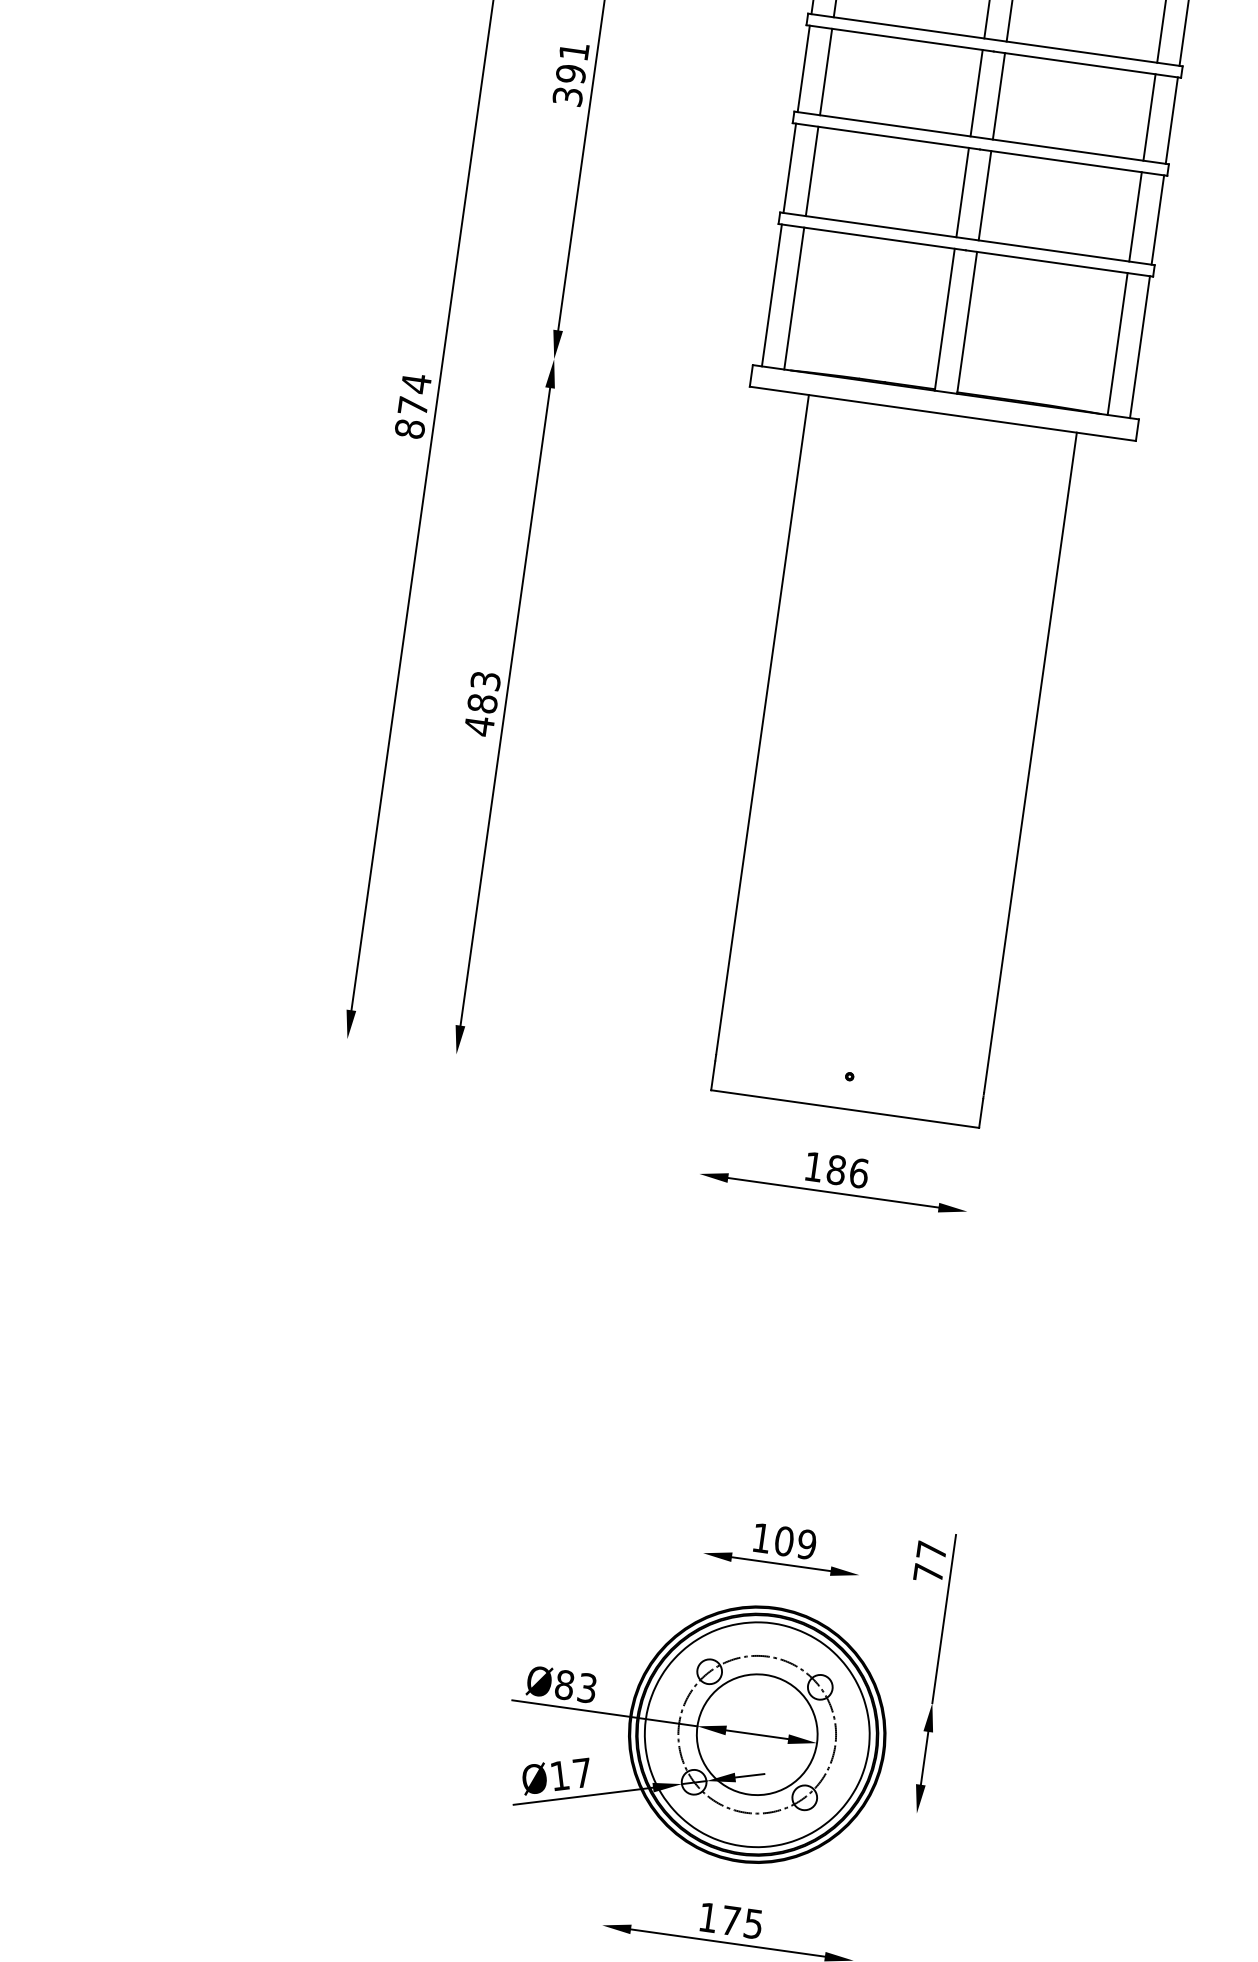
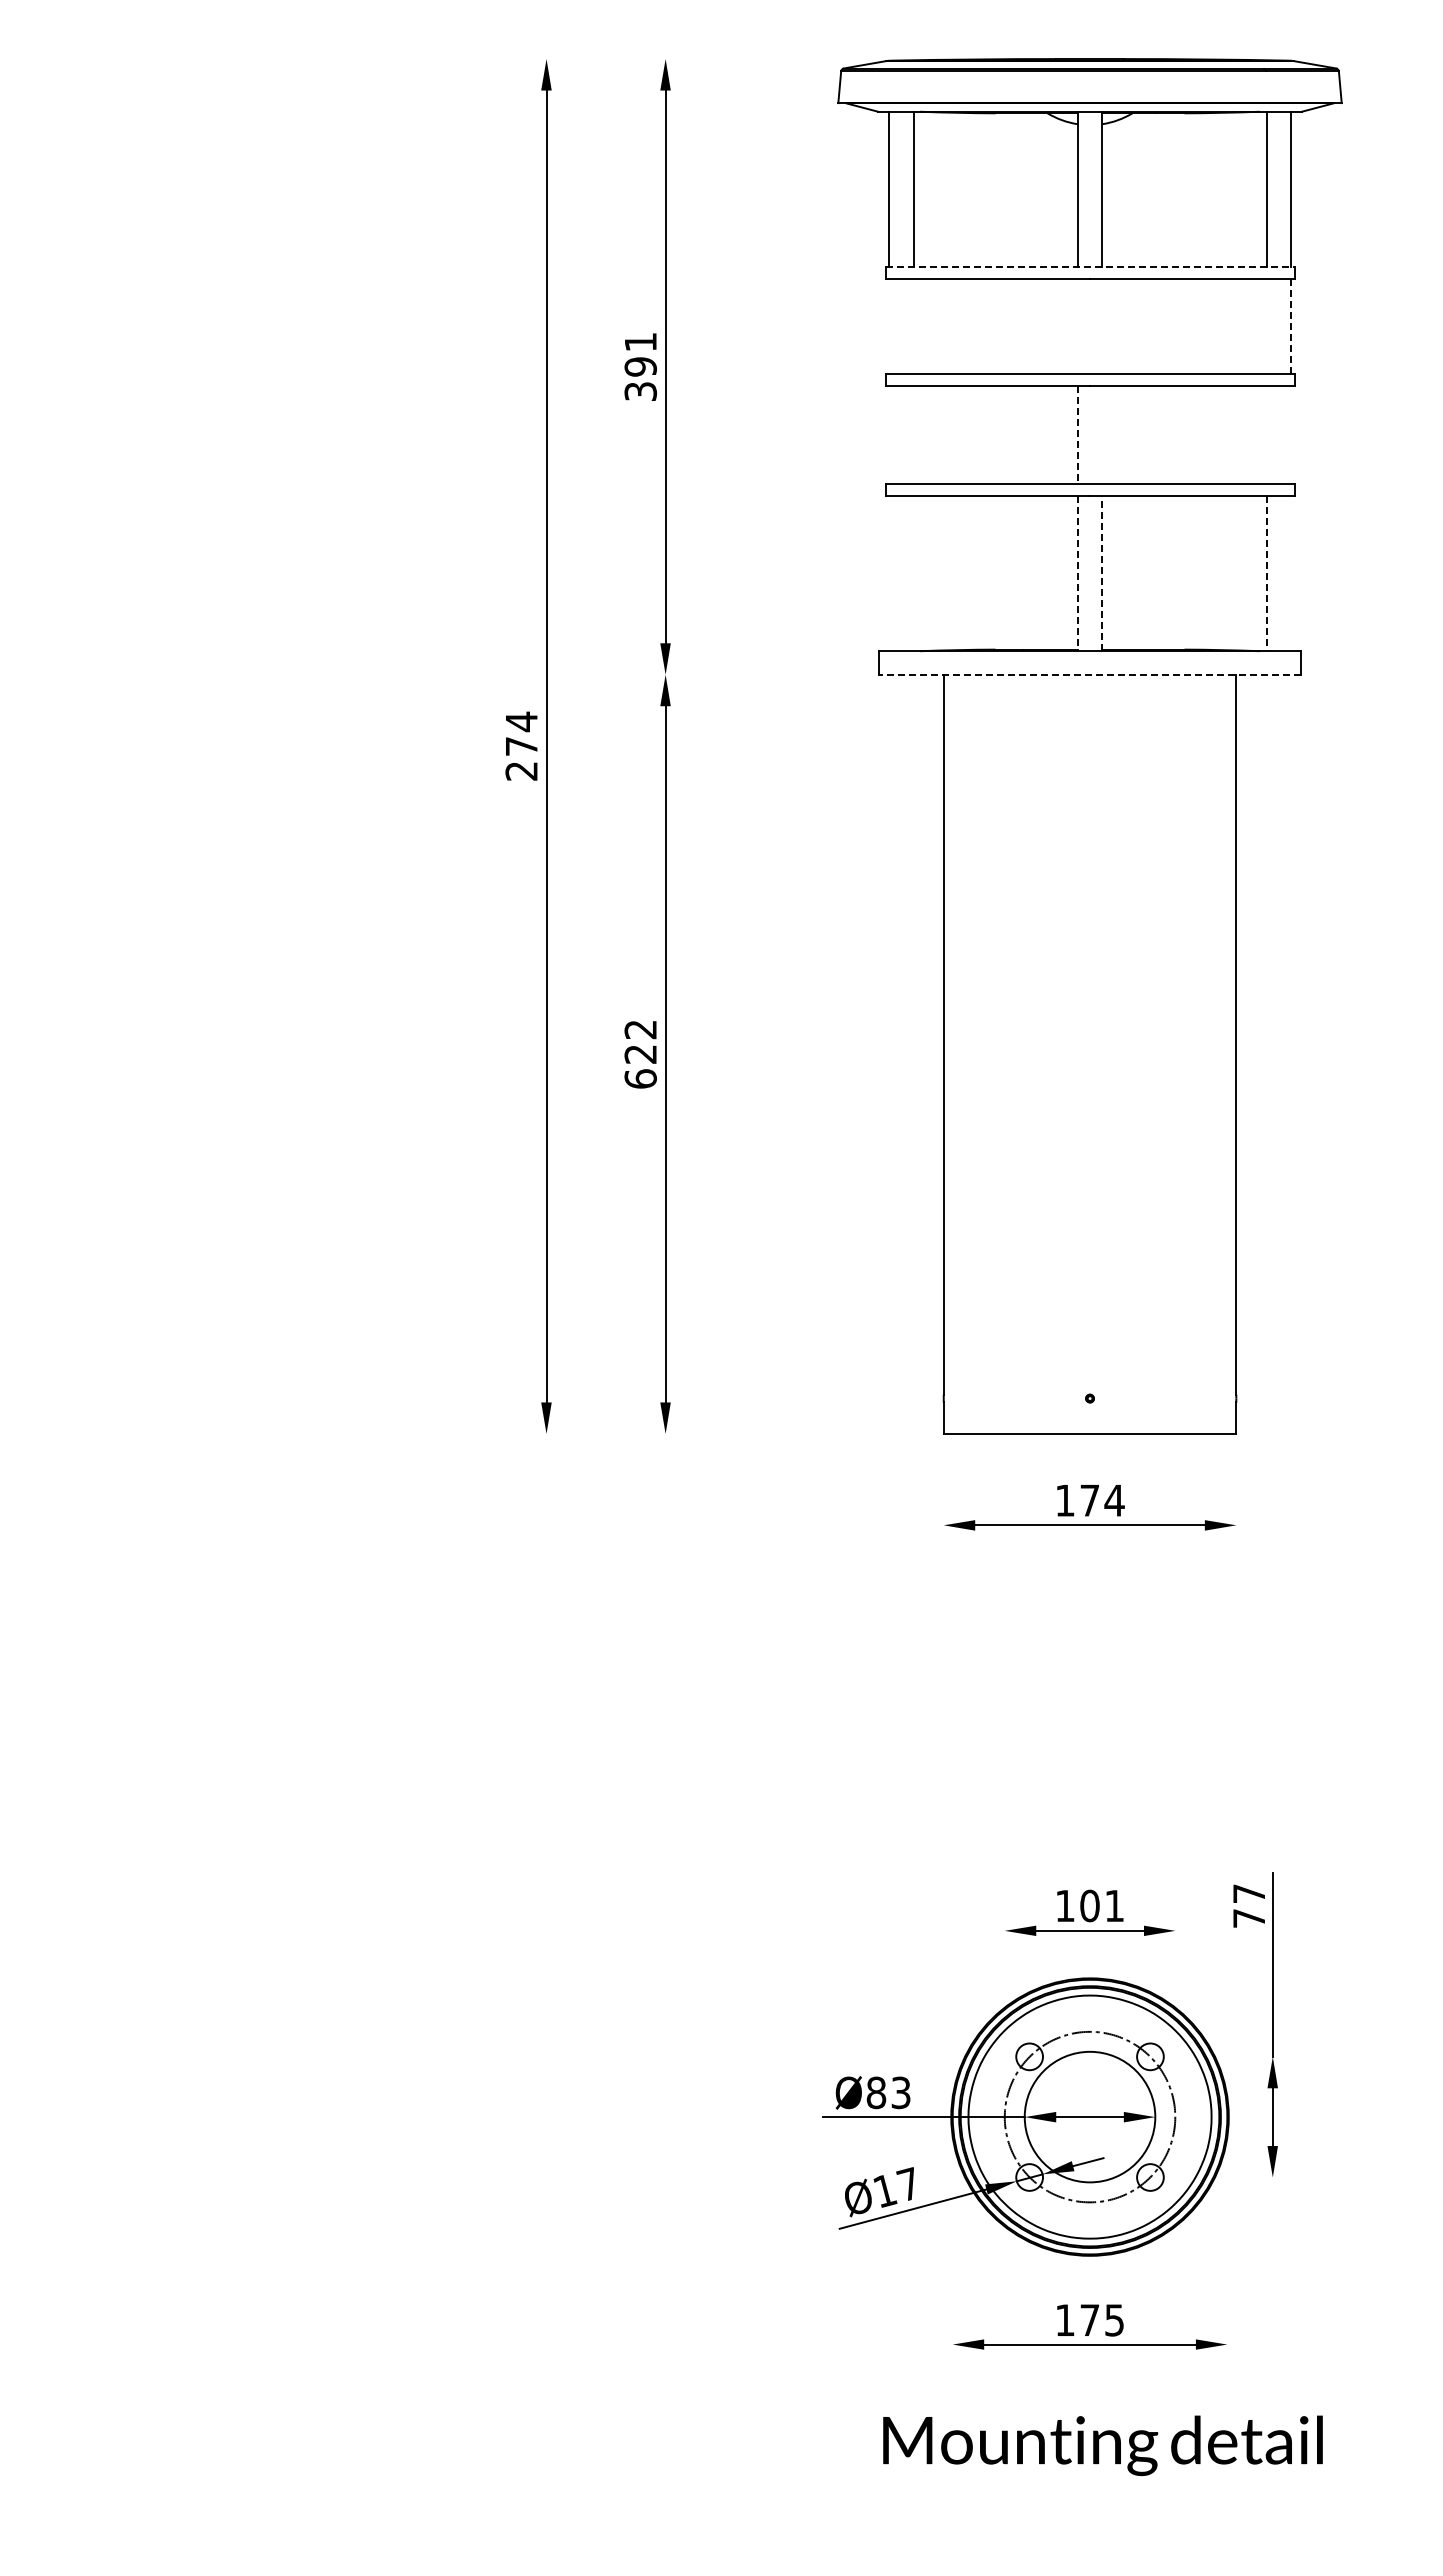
line: (995, 40) -> (1090, 266), solid -> dashed
line: (804, 69) -> (889, 326), removed
line: (826, 72) -> (913, 326), removed
line: (976, 93) -> (1077, 326), removed
line: (999, 96) -> (1102, 326), removed
line: (1149, 117) -> (1266, 326), removed
line: (1172, 119) -> (1291, 325), solid -> dashed
line: (790, 167) -> (889, 434), removed
line: (812, 171) -> (913, 434), removed
line: (962, 192) -> (1077, 434), solid -> dashed
line: (985, 195) -> (1102, 434), removed
line: (1135, 216) -> (1266, 434), removed
line: (1158, 219) -> (1291, 434), removed
line: (772, 295) -> (889, 573), removed
line: (794, 298) -> (913, 573), removed
line: (944, 320) -> (1077, 574), solid -> dashed
line: (967, 322) -> (1102, 573), solid -> dashed
line: (1117, 344) -> (1266, 574), solid -> dashed
line: (1140, 347) -> (1291, 573), removed
line: (943, 413) -> (1090, 674), solid -> dashed
text: (409, 428) -> (521, 770), 874 -> 274
text: (482, 703) -> (640, 1054), 483 -> 622
text: (848, 1171) -> (1102, 1500), 186 -> 174
text: (806, 1544) -> (1114, 1905), 109 -> 101

